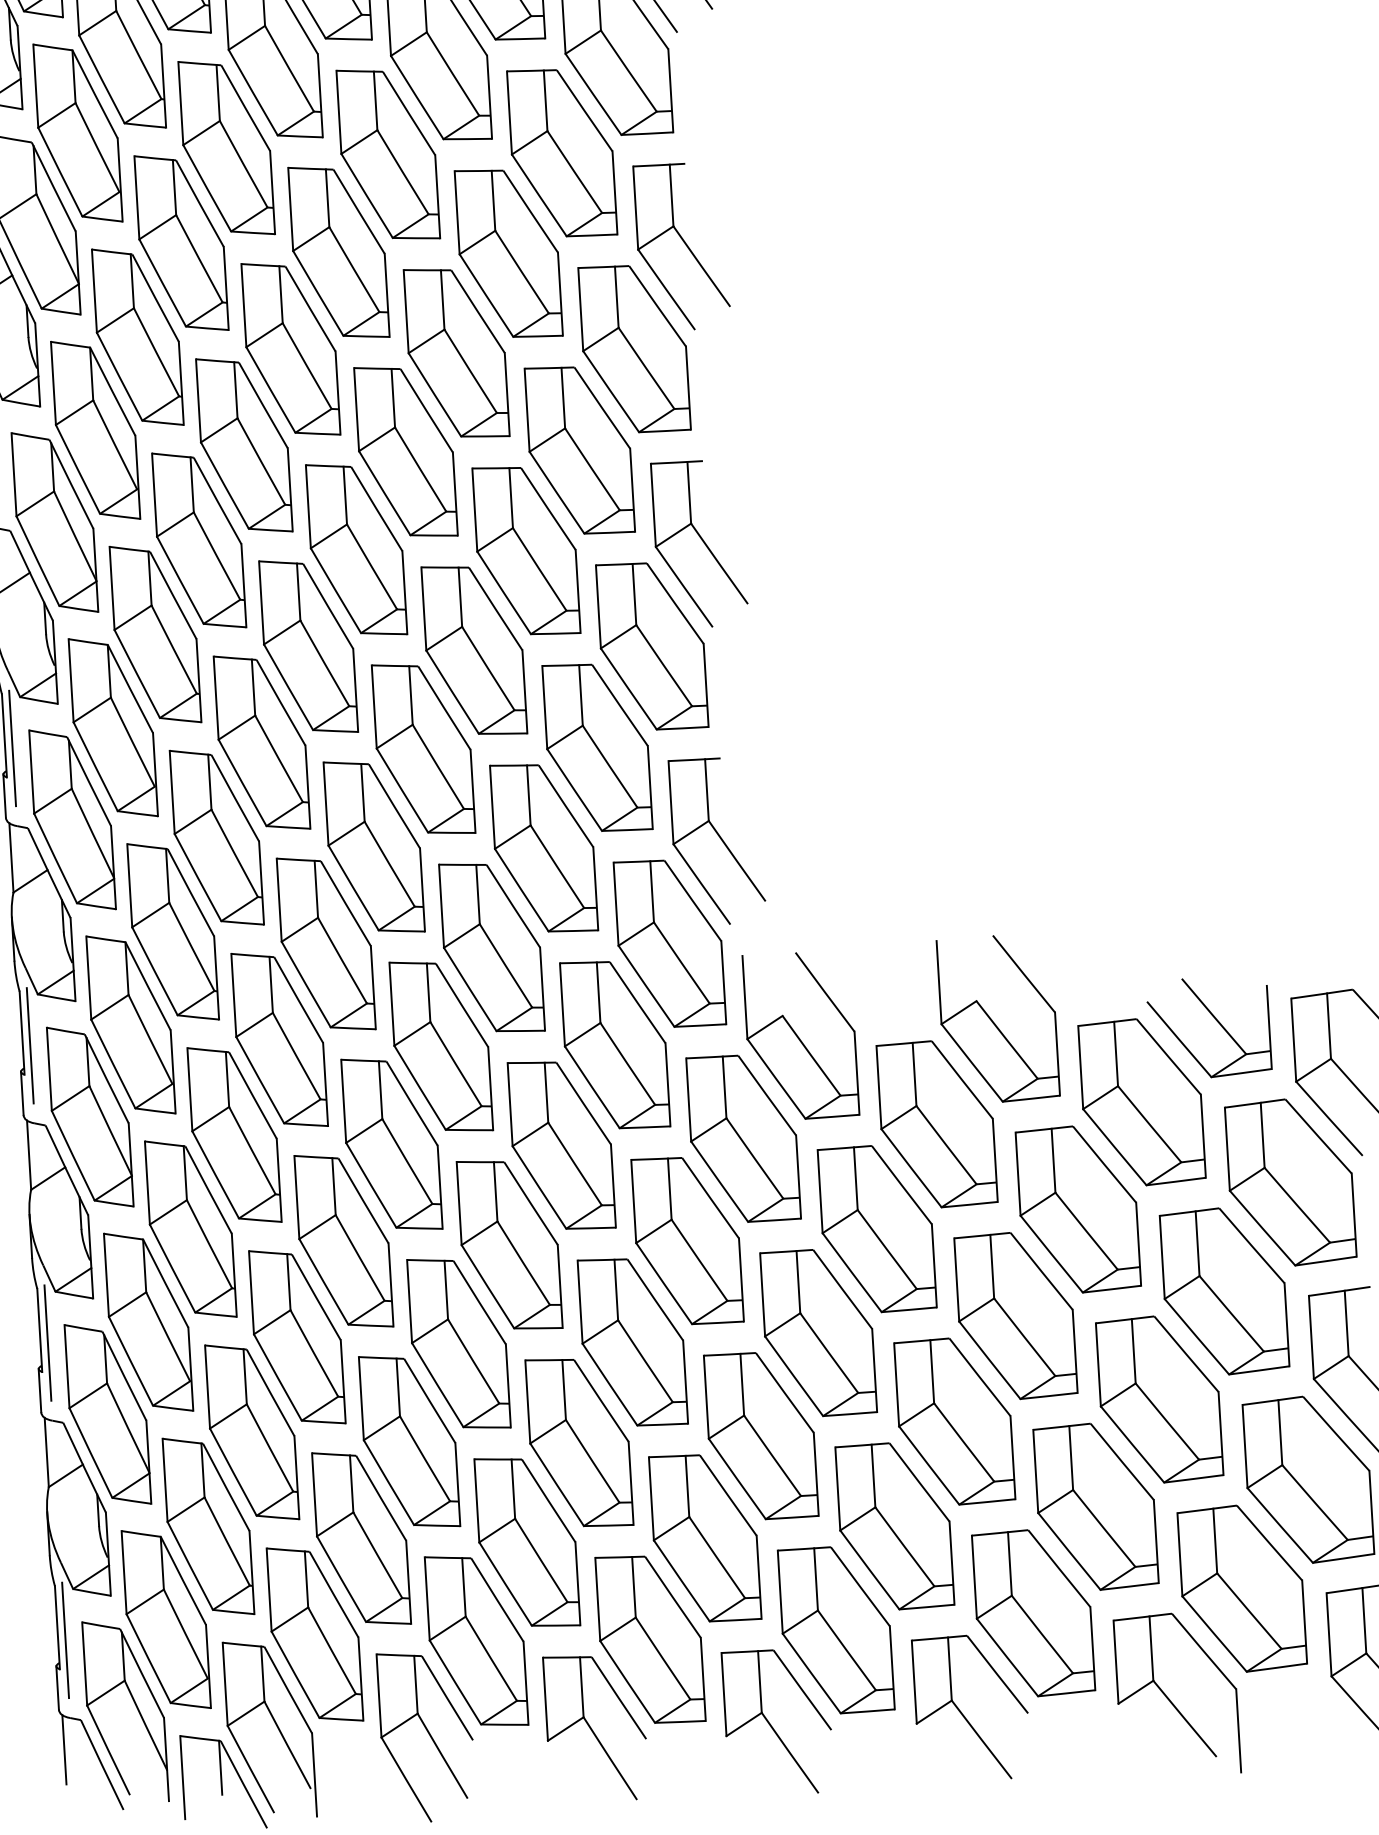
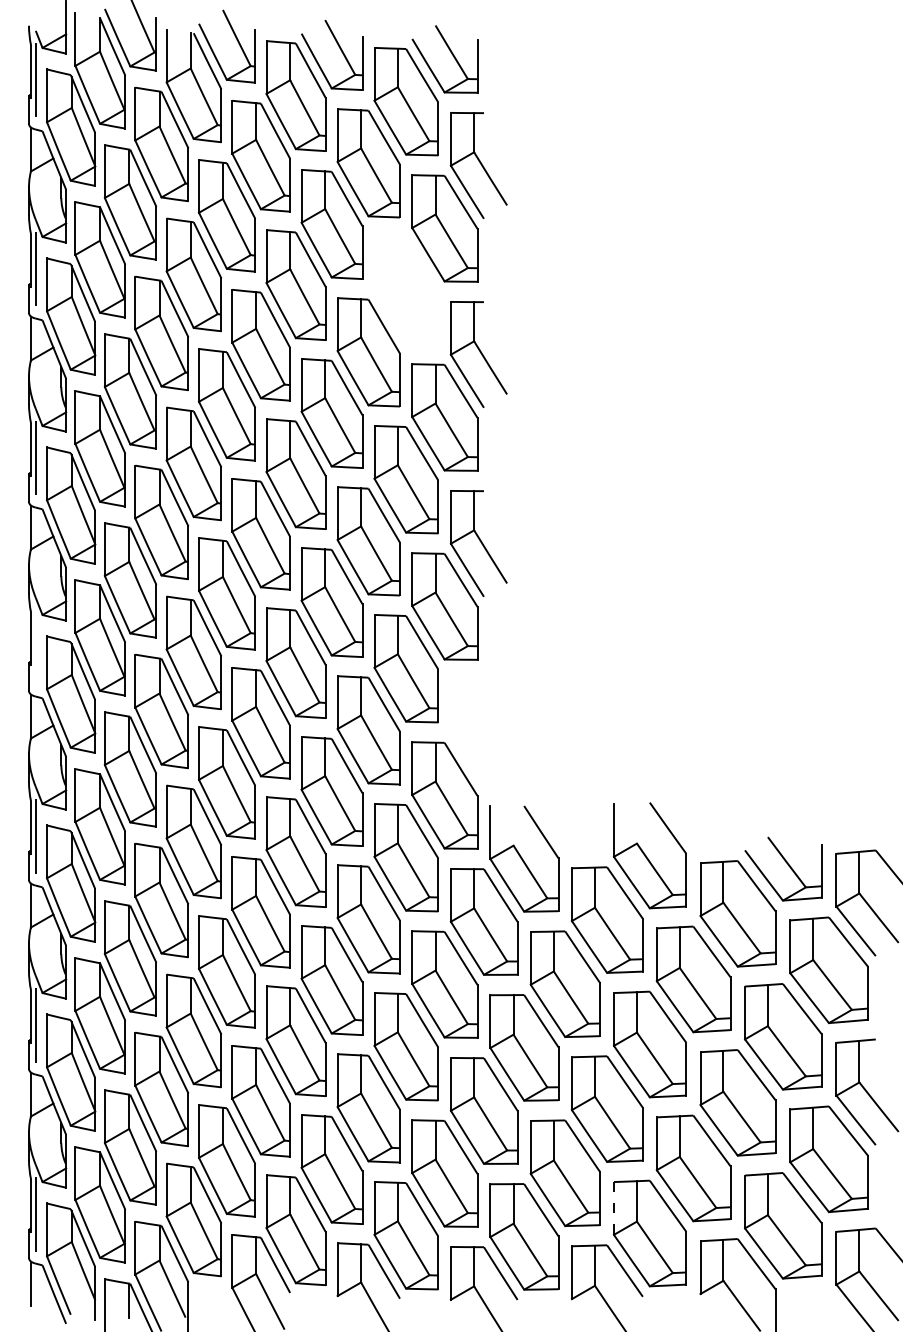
part: (560, 152) -> (405, 290), removed
line: (12, 747) -> (35, 646), removed
part: (716, 841) -> (478, 732), removed
line: (973, 1575) -> (613, 1207), solid -> dashed

